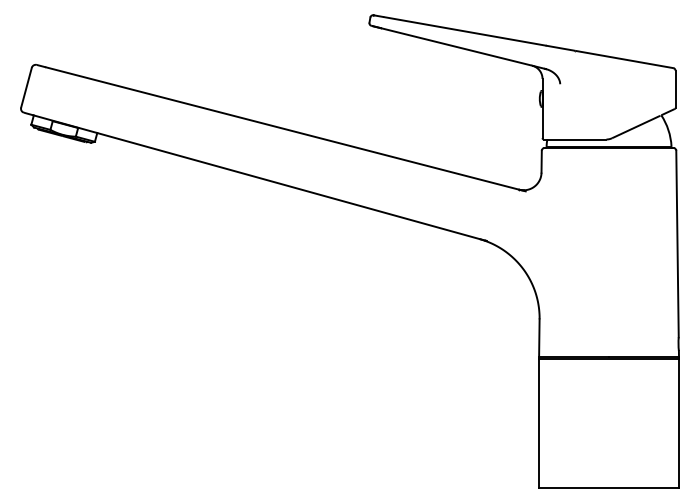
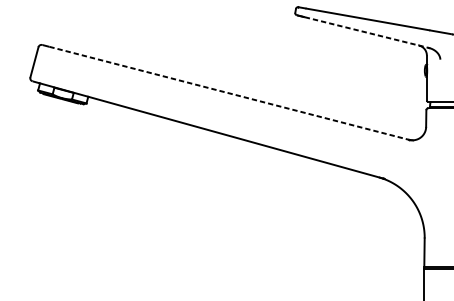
line: (464, 48) -> (367, 32), solid -> dashed
line: (285, 129) -> (231, 94), solid -> dashed

